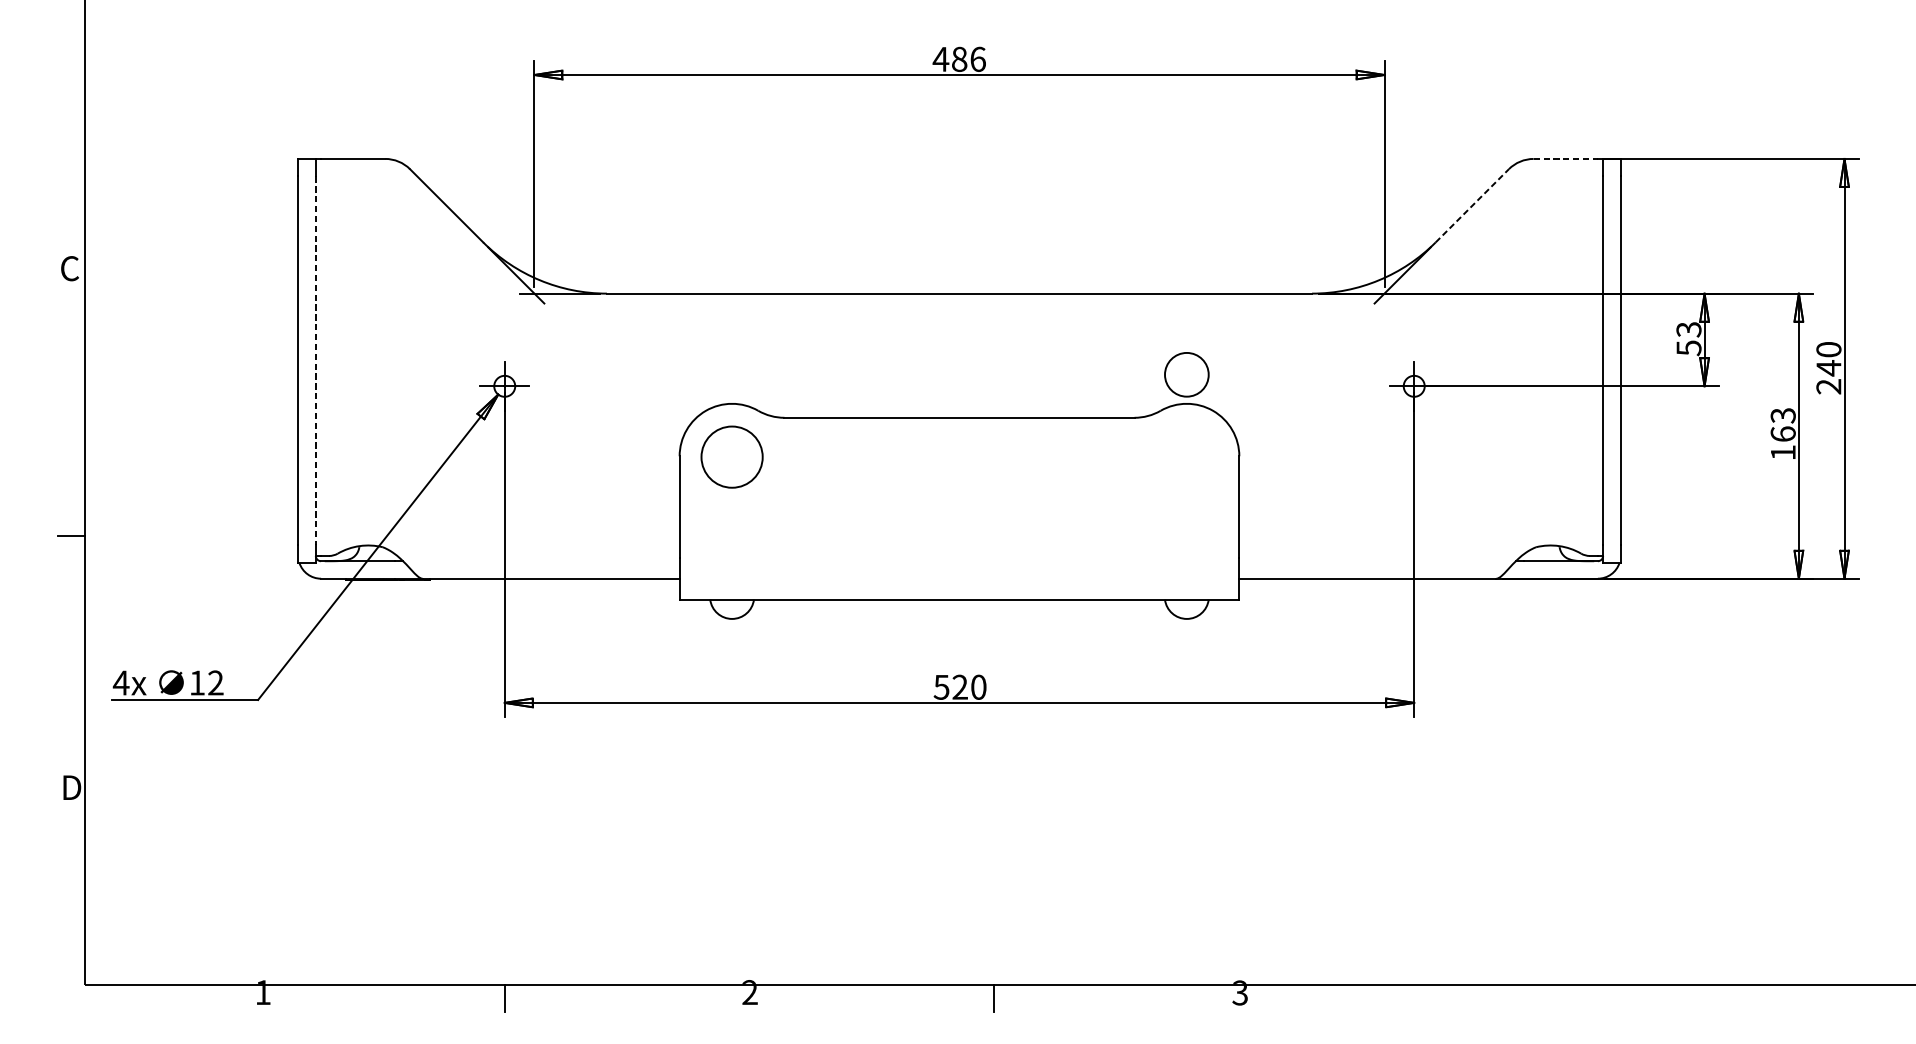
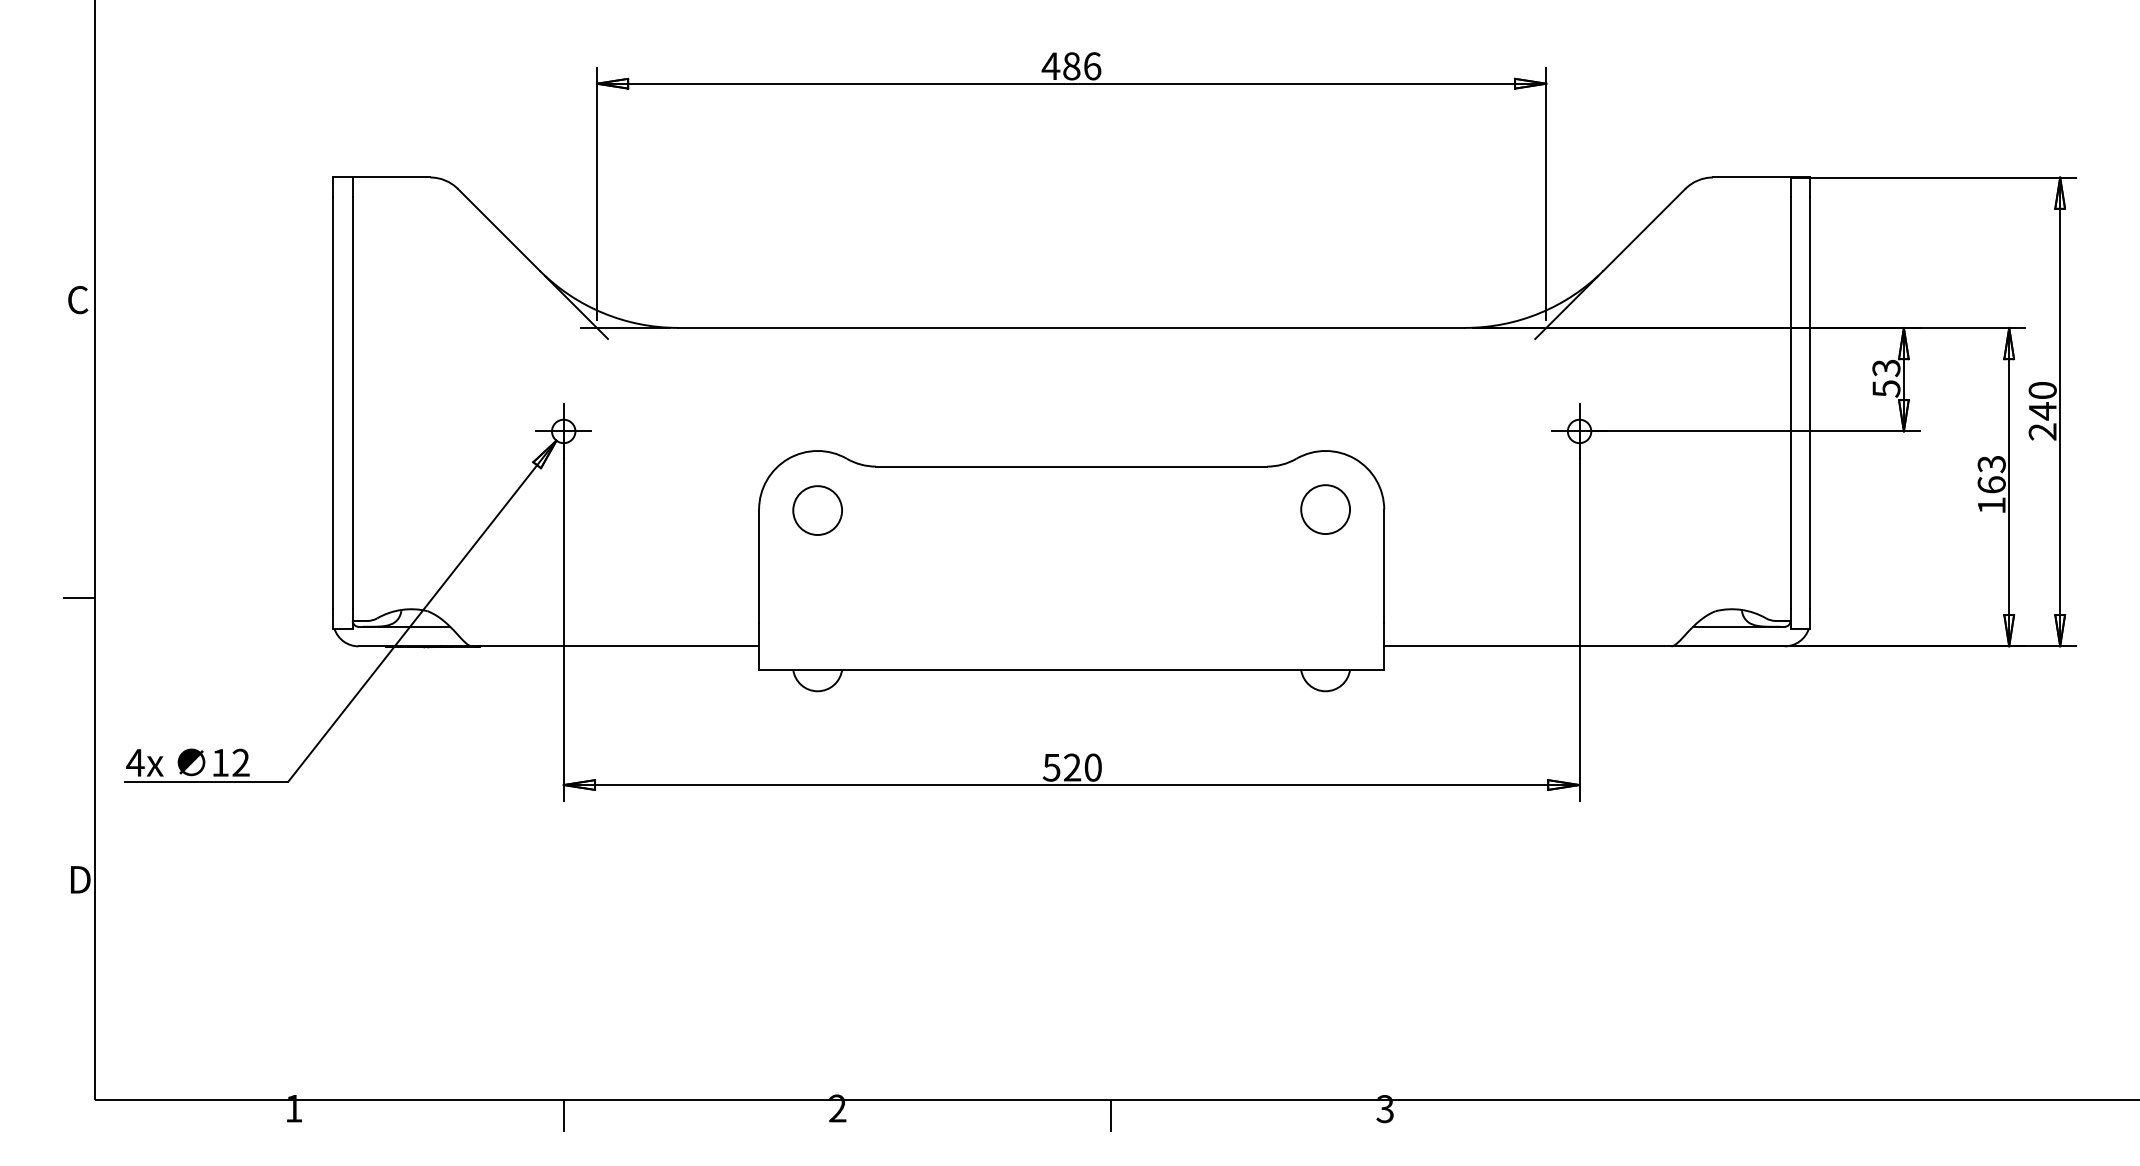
line: (1565, 158) -> (1748, 177), dashed -> solid
line: (1472, 205) -> (1644, 229), dashed -> solid
line: (315, 361) -> (352, 403), dashed -> solid
circle: (1186, 374) -> (1325, 509), moved
circle: (731, 457) -> (817, 510), size x0.71

